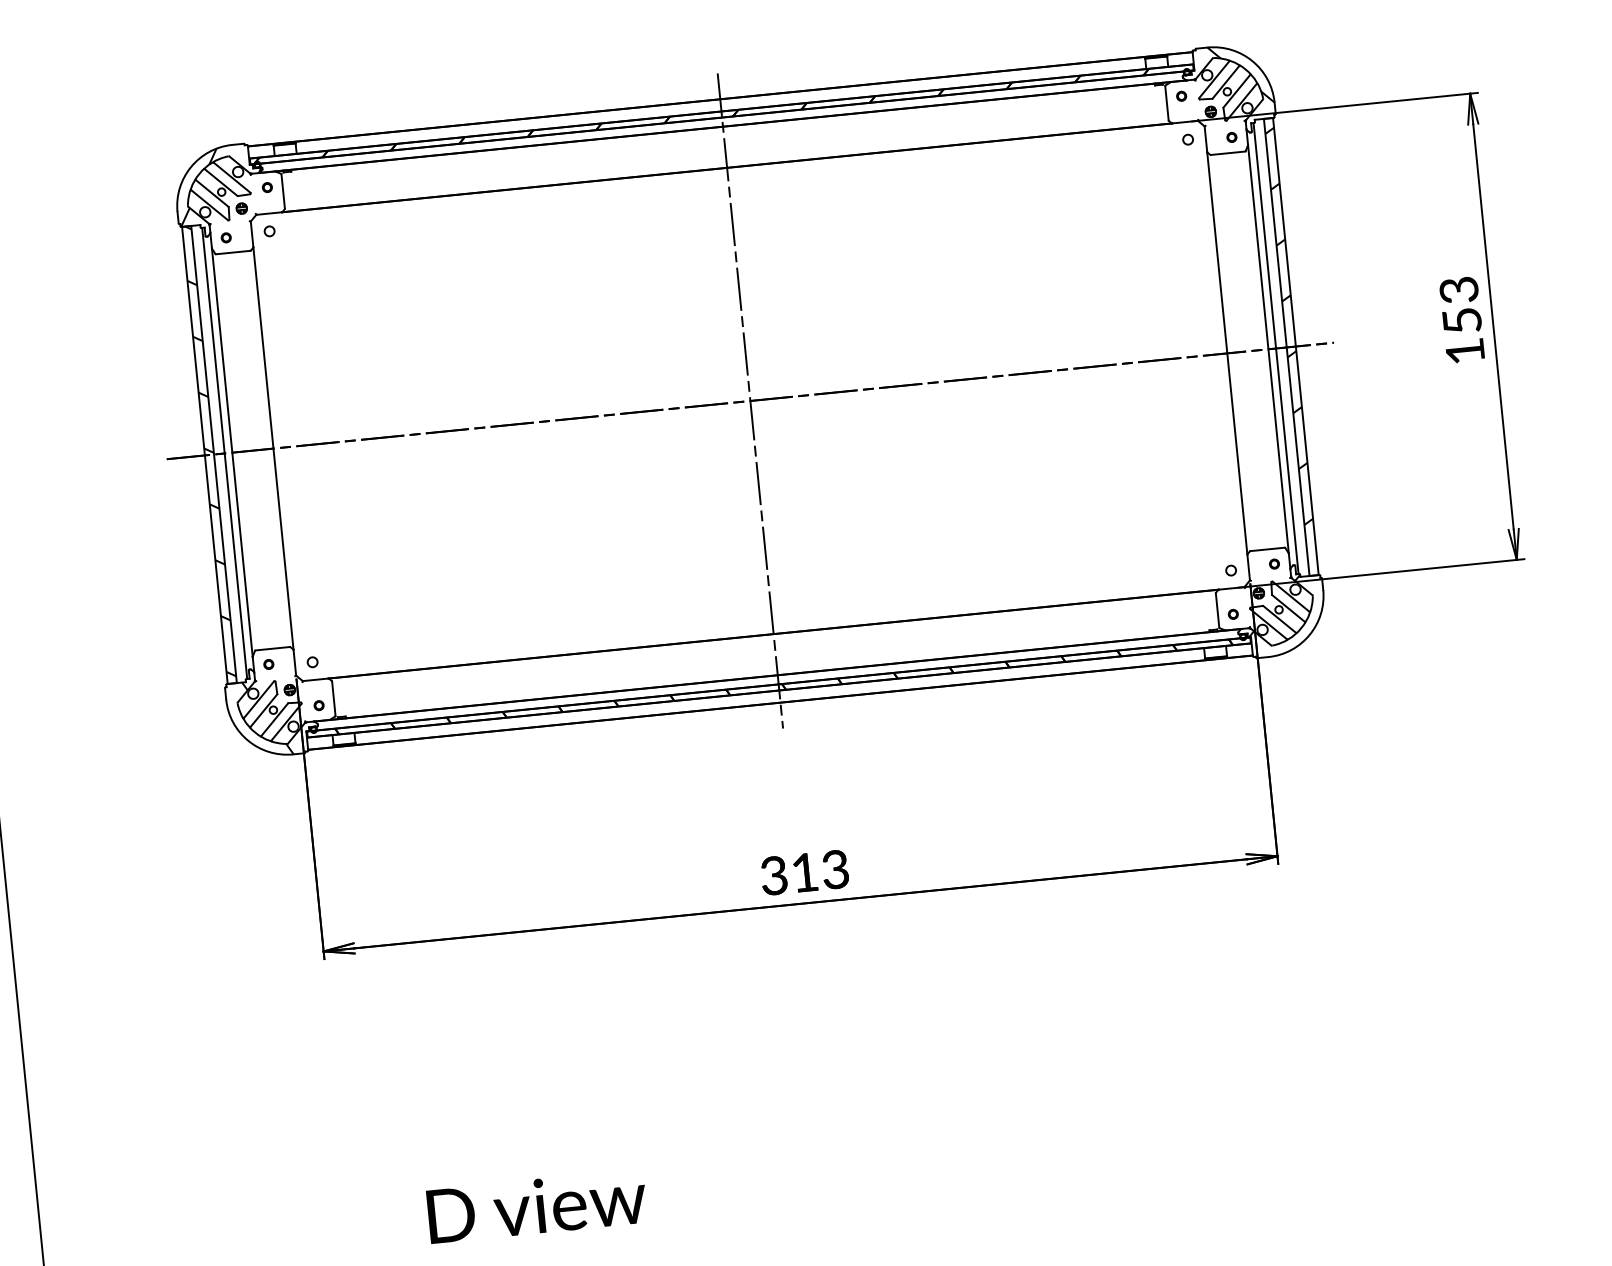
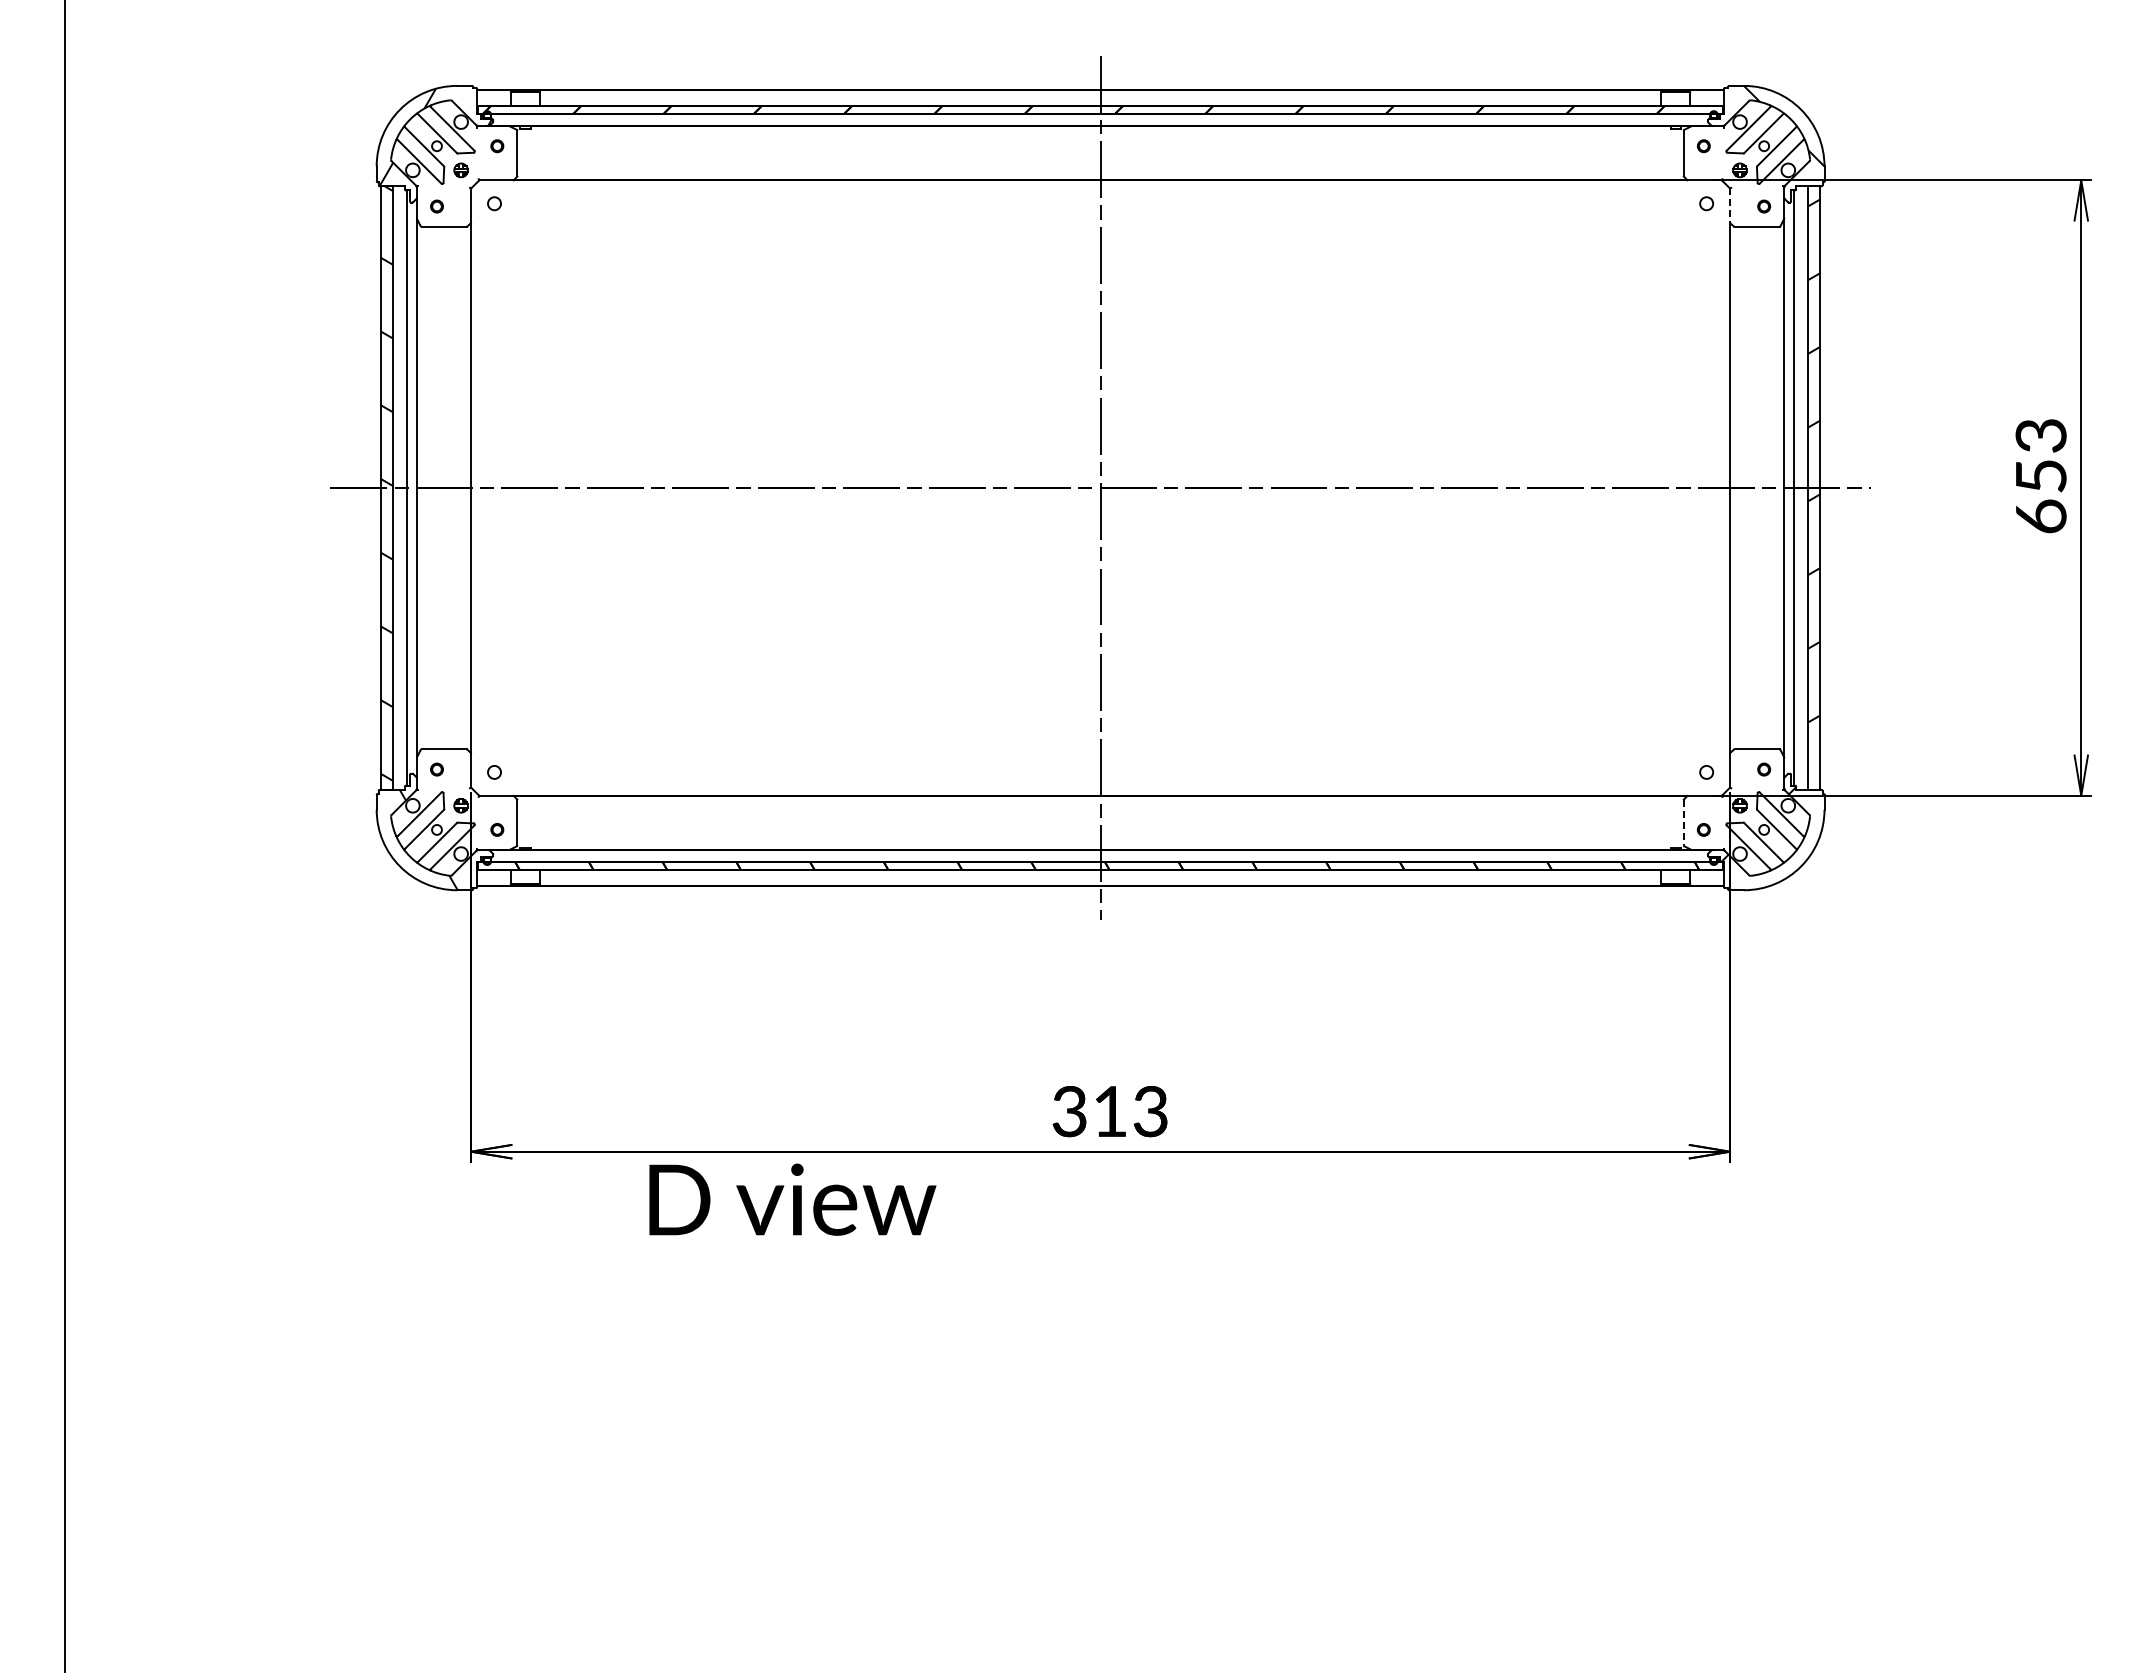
line: (1205, 139) -> (1729, 205), solid -> dashed
text: (1465, 351) -> (2041, 516), 153 -> 653
line: (1217, 610) -> (1683, 822), solid -> dashed
text: (536, 1206) -> (792, 1199), moved

